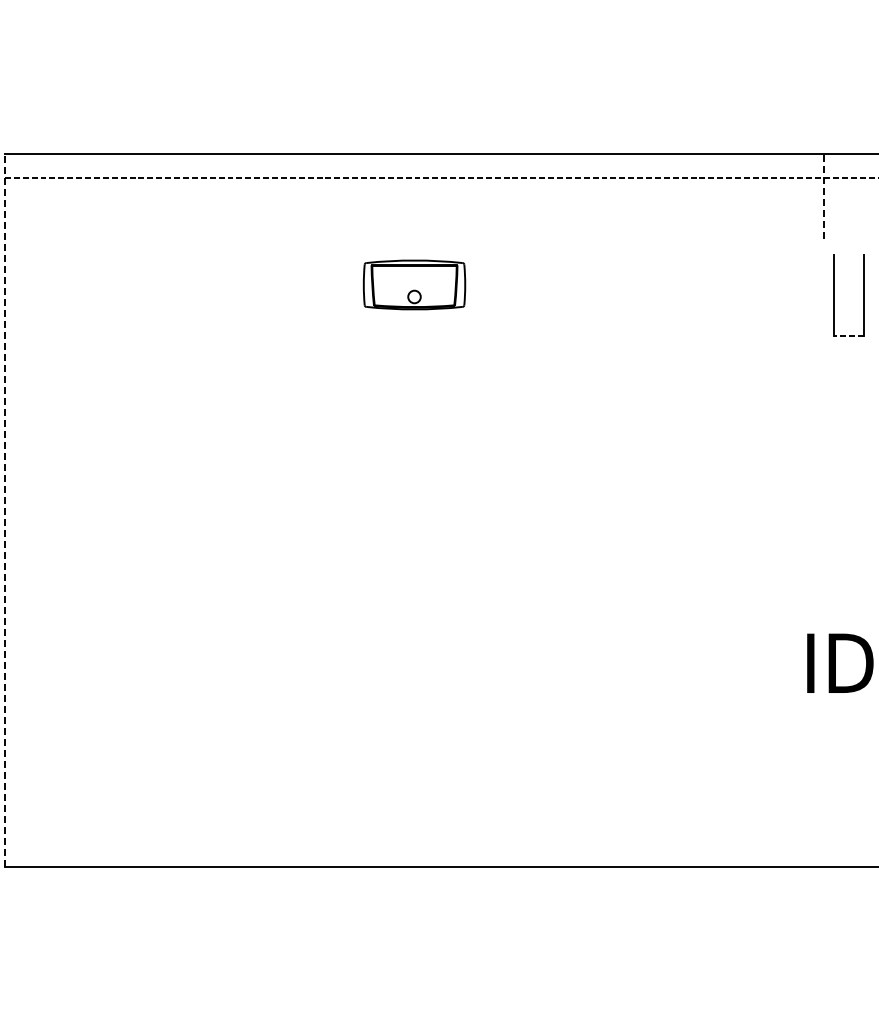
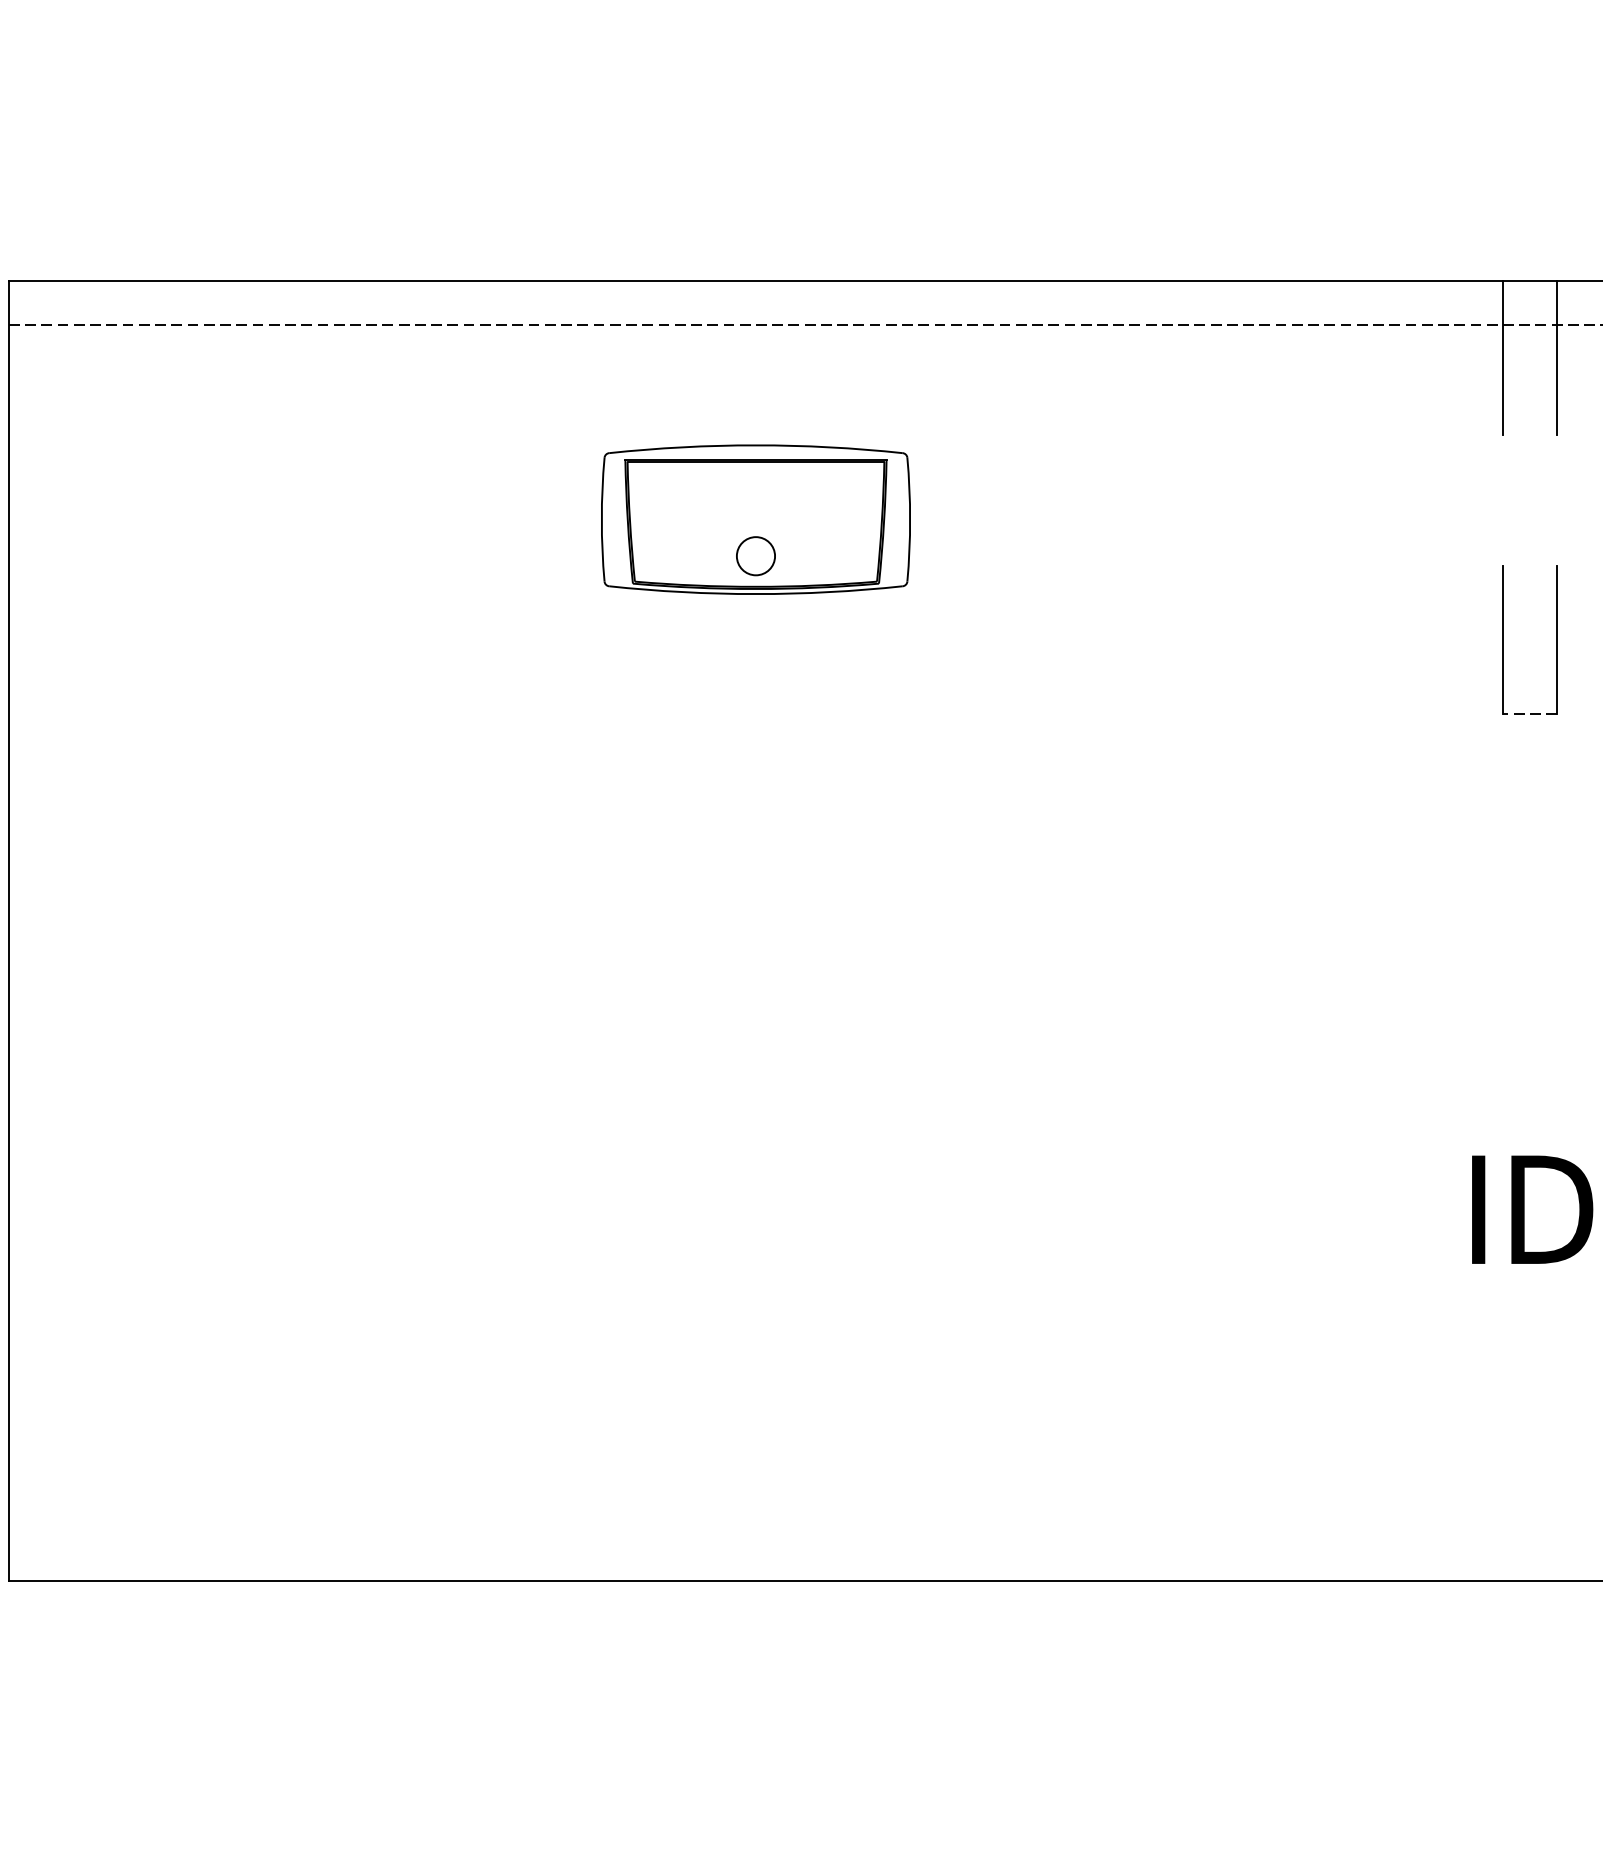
line: (824, 196) -> (1503, 358), dashed -> solid
line: (853, 196) -> (1556, 358), added
part: (414, 284) -> (755, 518), size x1.67
part: (834, 295) -> (1503, 641), moved
line: (4, 510) -> (8, 931), dashed -> solid

